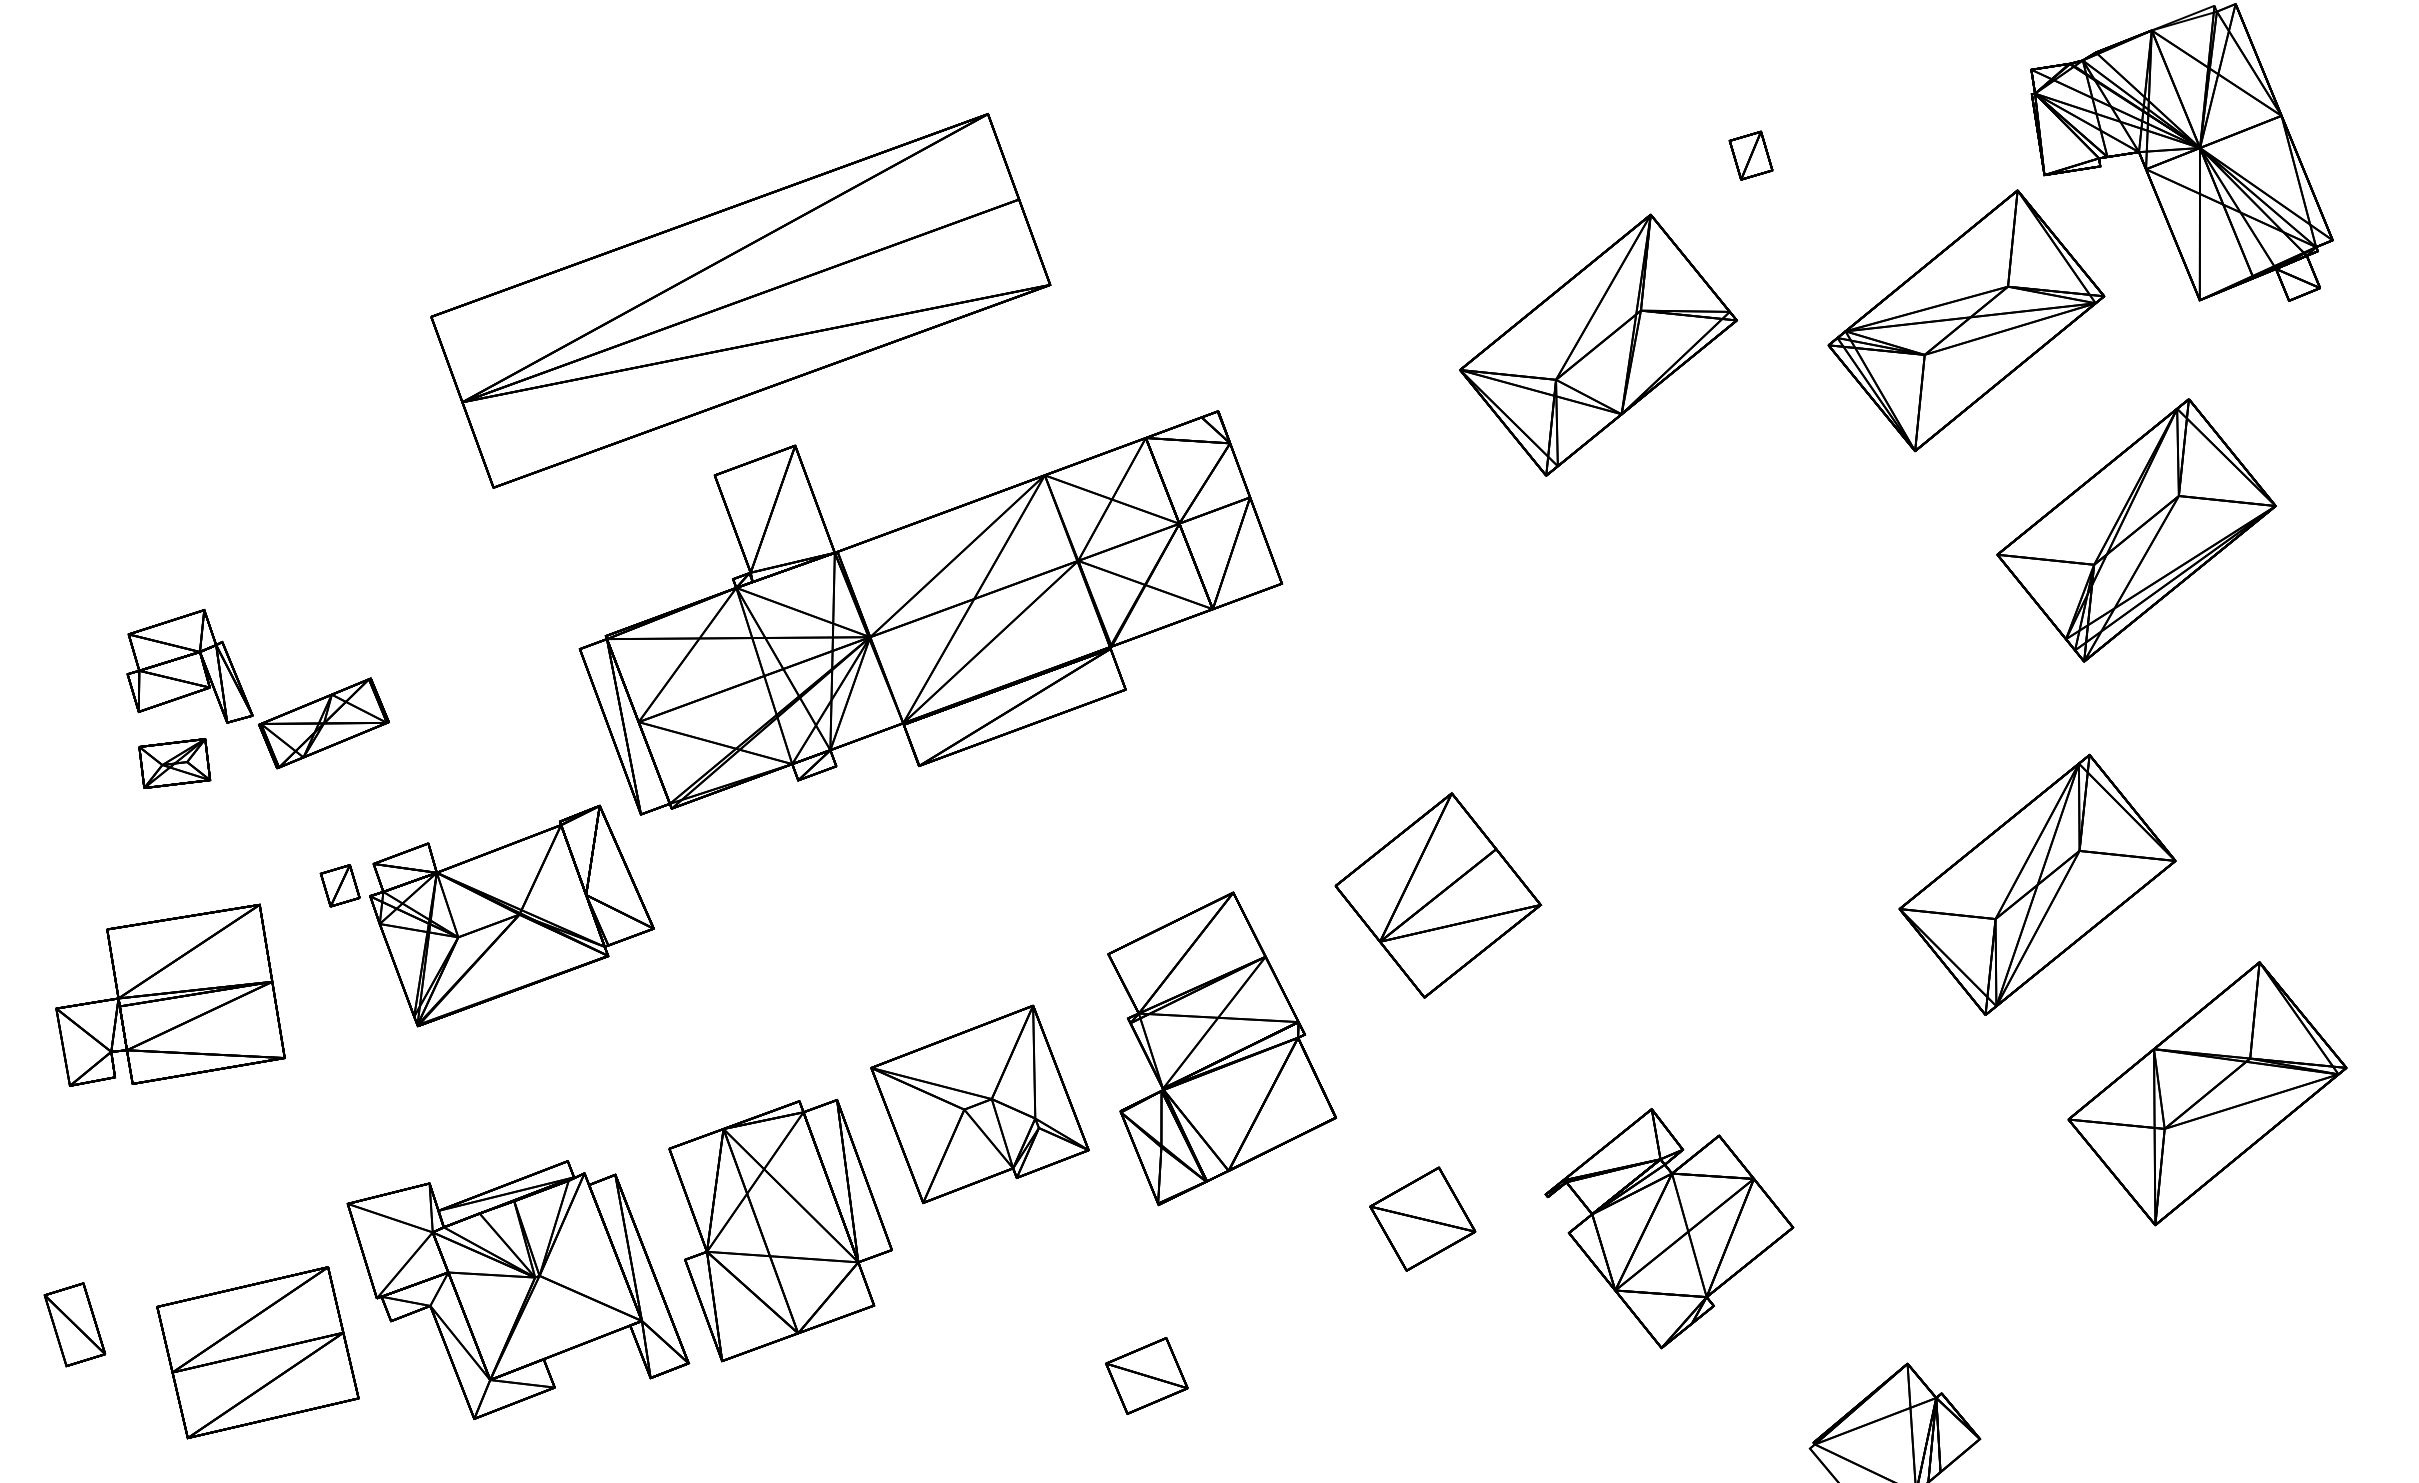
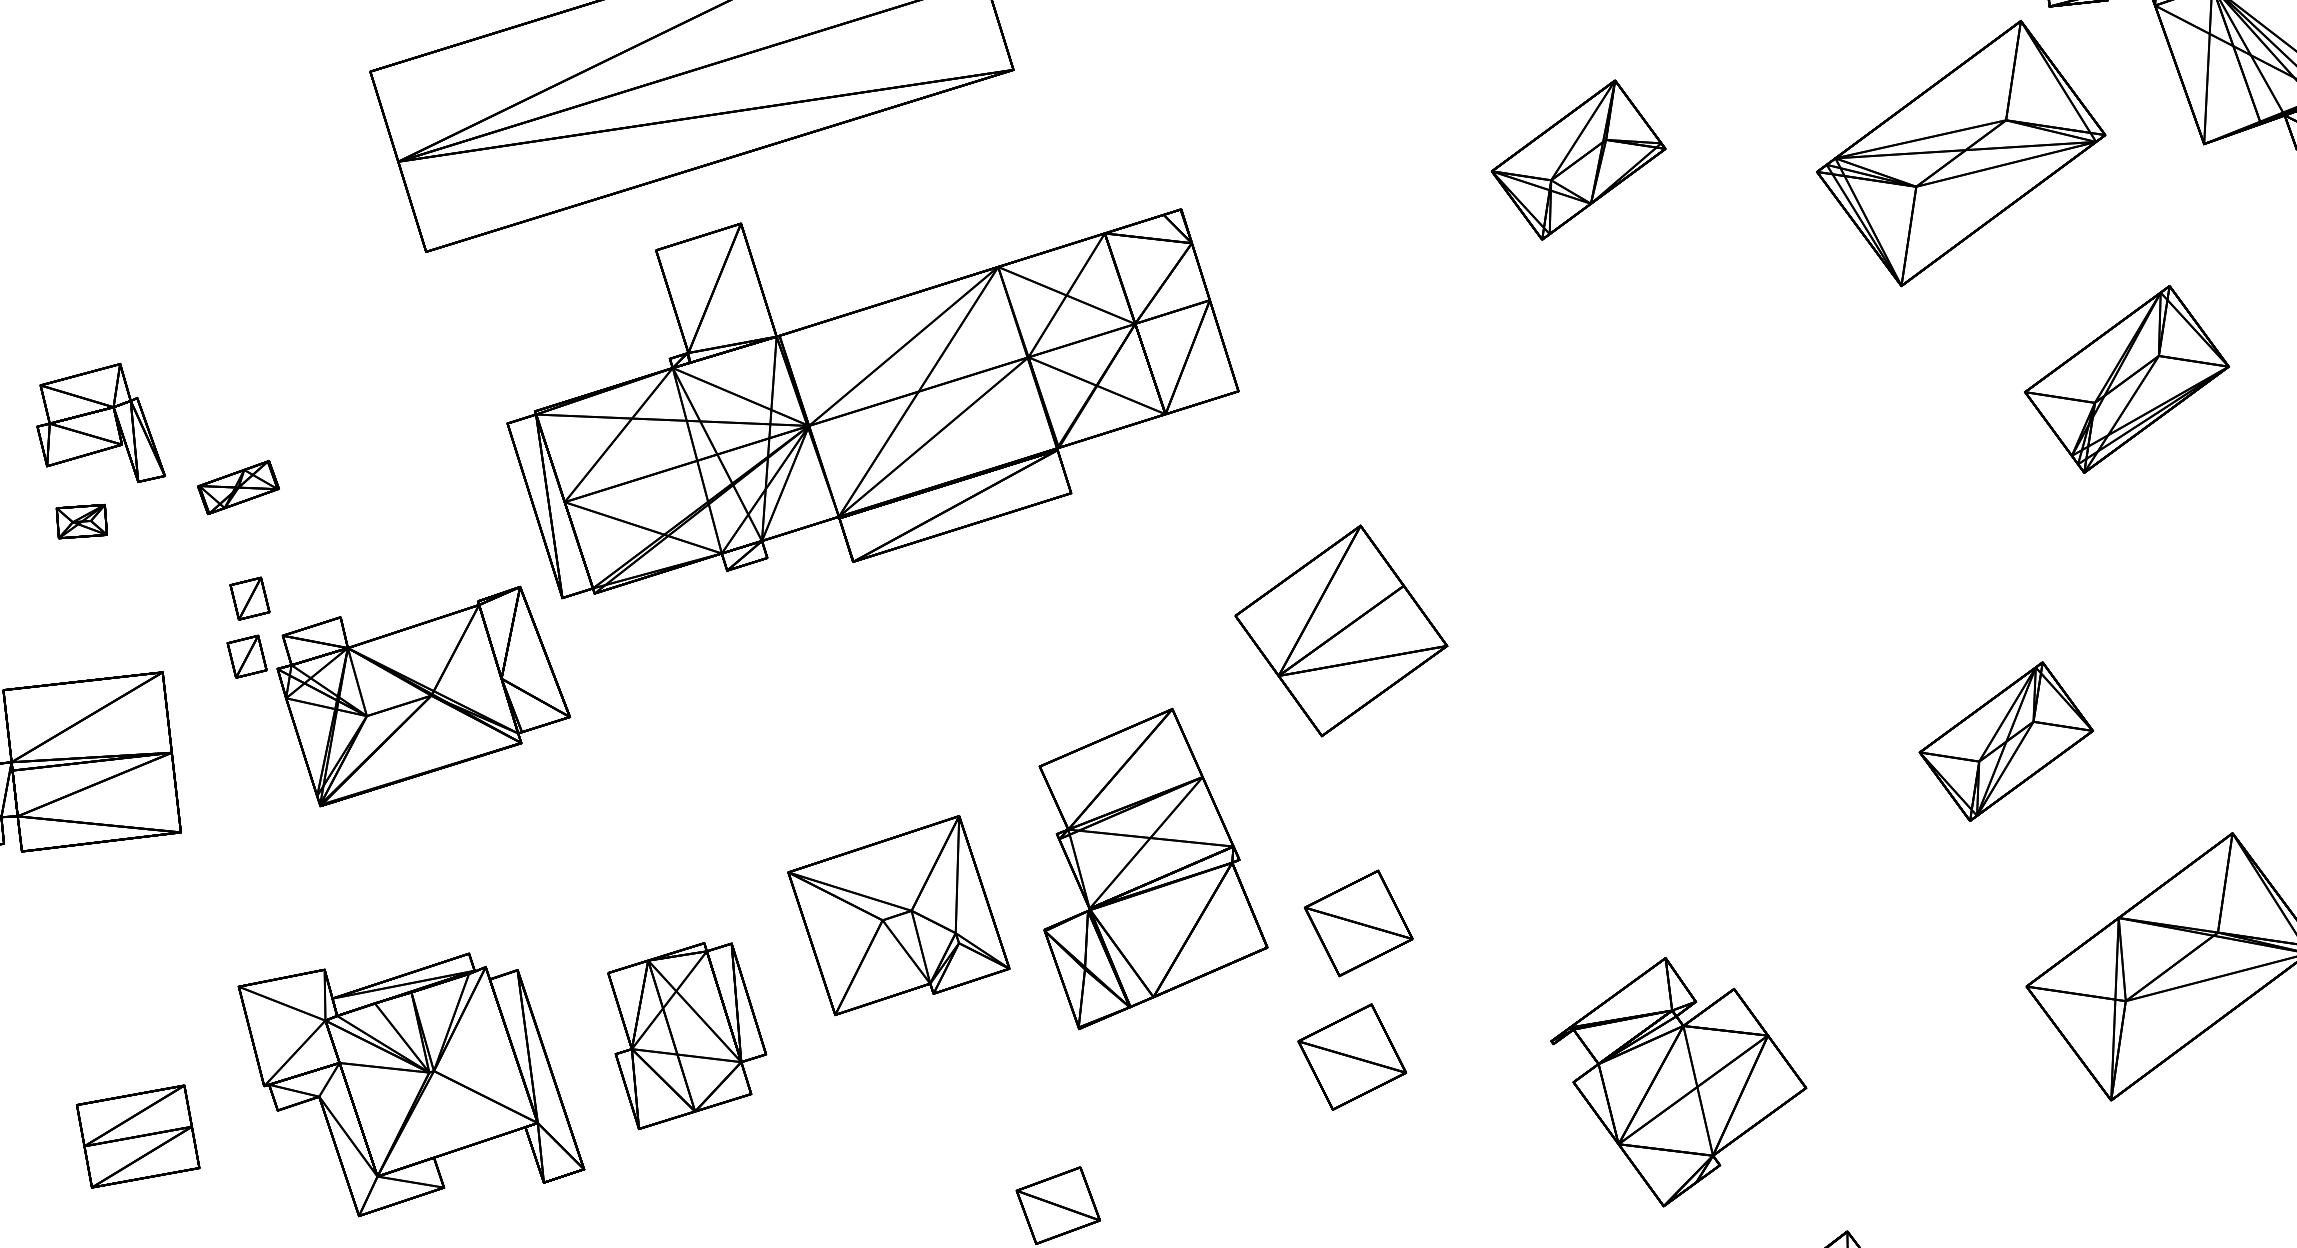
part: (1598, 344) -> (1578, 159), size x0.6
part: (2136, 530) -> (2126, 379), size x0.7
part: (323, 723) -> (238, 487), size x0.6
part: (174, 763) -> (81, 521), size x0.7
part: (339, 829) -> (249, 598), added
part: (2037, 884) -> (2006, 741), size x0.6
part: (1438, 895) -> (1341, 630), moved
part: (1422, 1089) -> (1358, 922), added
part: (1669, 1228) -> (1677, 1082), moved
part: (780, 1230) -> (685, 1036), size x0.7
part: (257, 1352) -> (137, 1136), size x0.6

